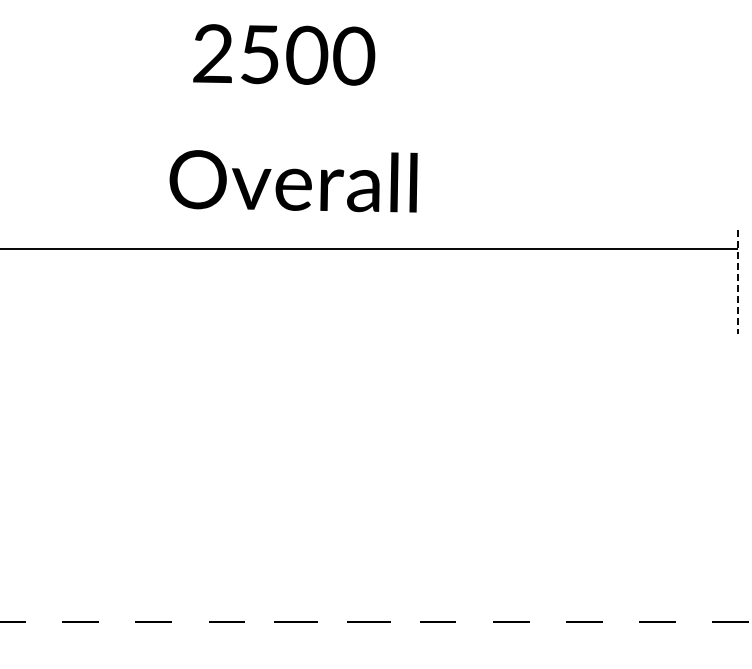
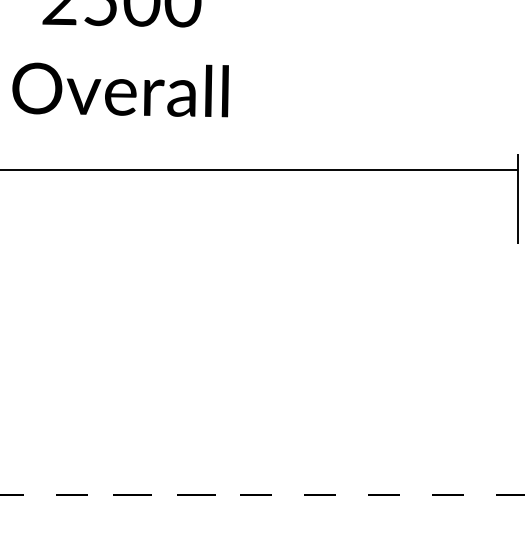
text: (293, 181) -> (120, 90), moved
line: (738, 282) -> (518, 199), dashed -> solid

